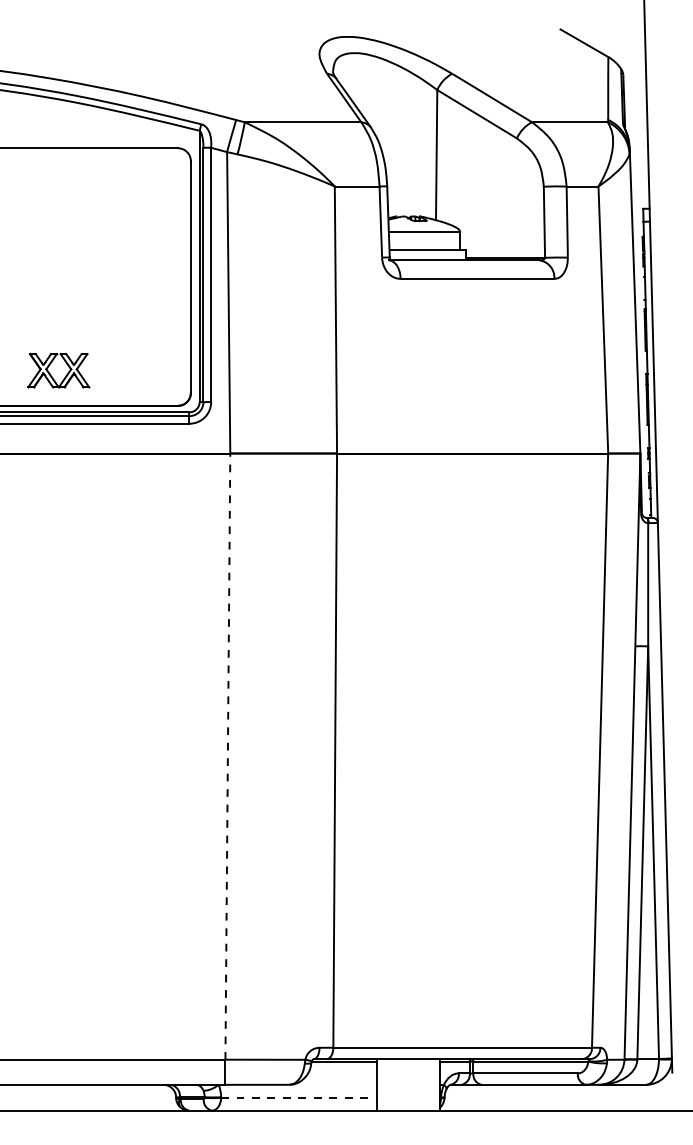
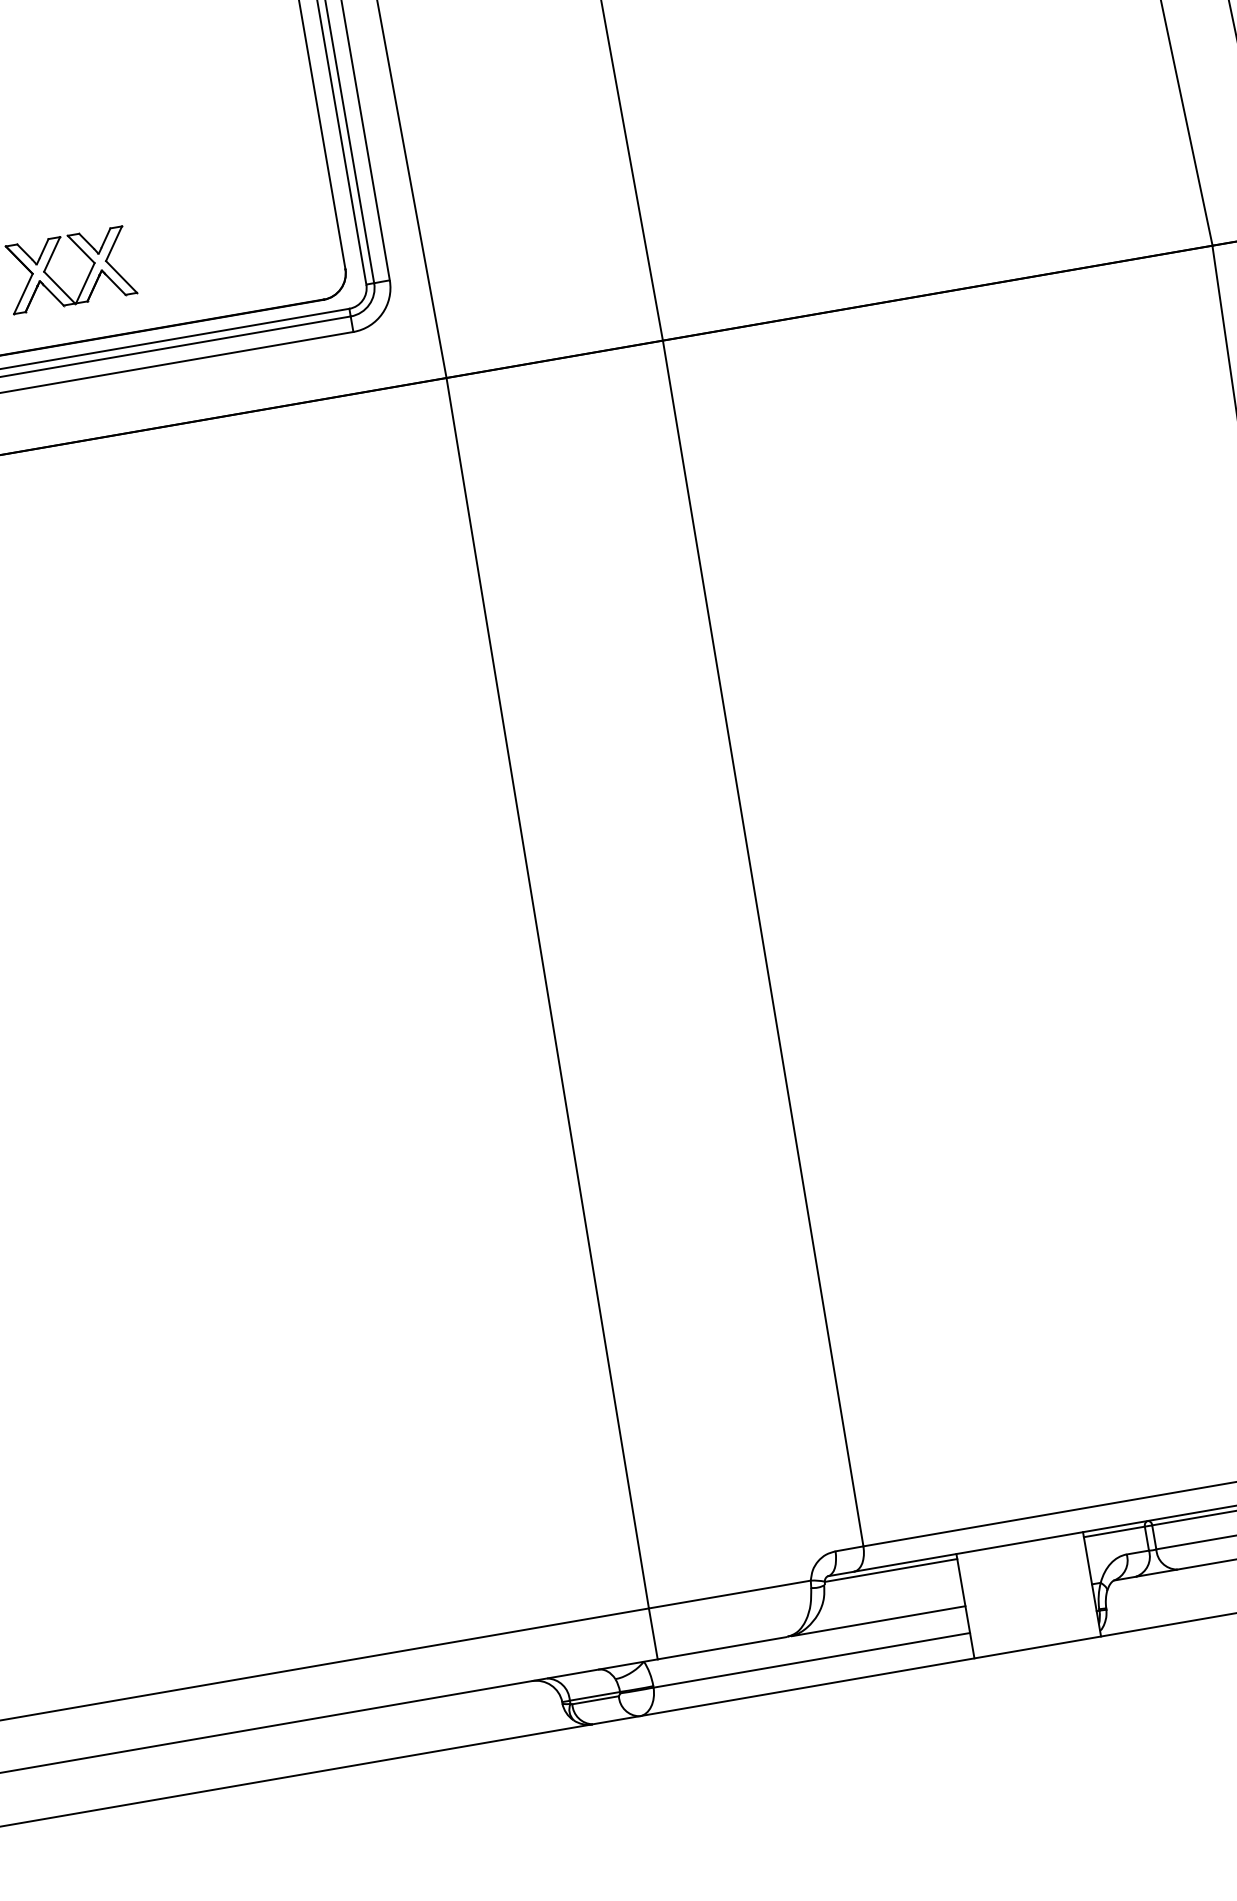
line: (227, 756) -> (546, 993), dashed -> solid
line: (334, 1084) -> (878, 1620), added
line: (299, 1098) -> (812, 1661), dashed -> solid

